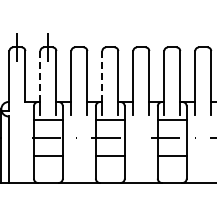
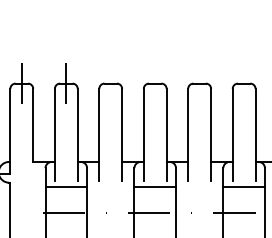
line: (40, 77) -> (54, 126), dashed -> solid
line: (102, 77) -> (143, 126), dashed -> solid

